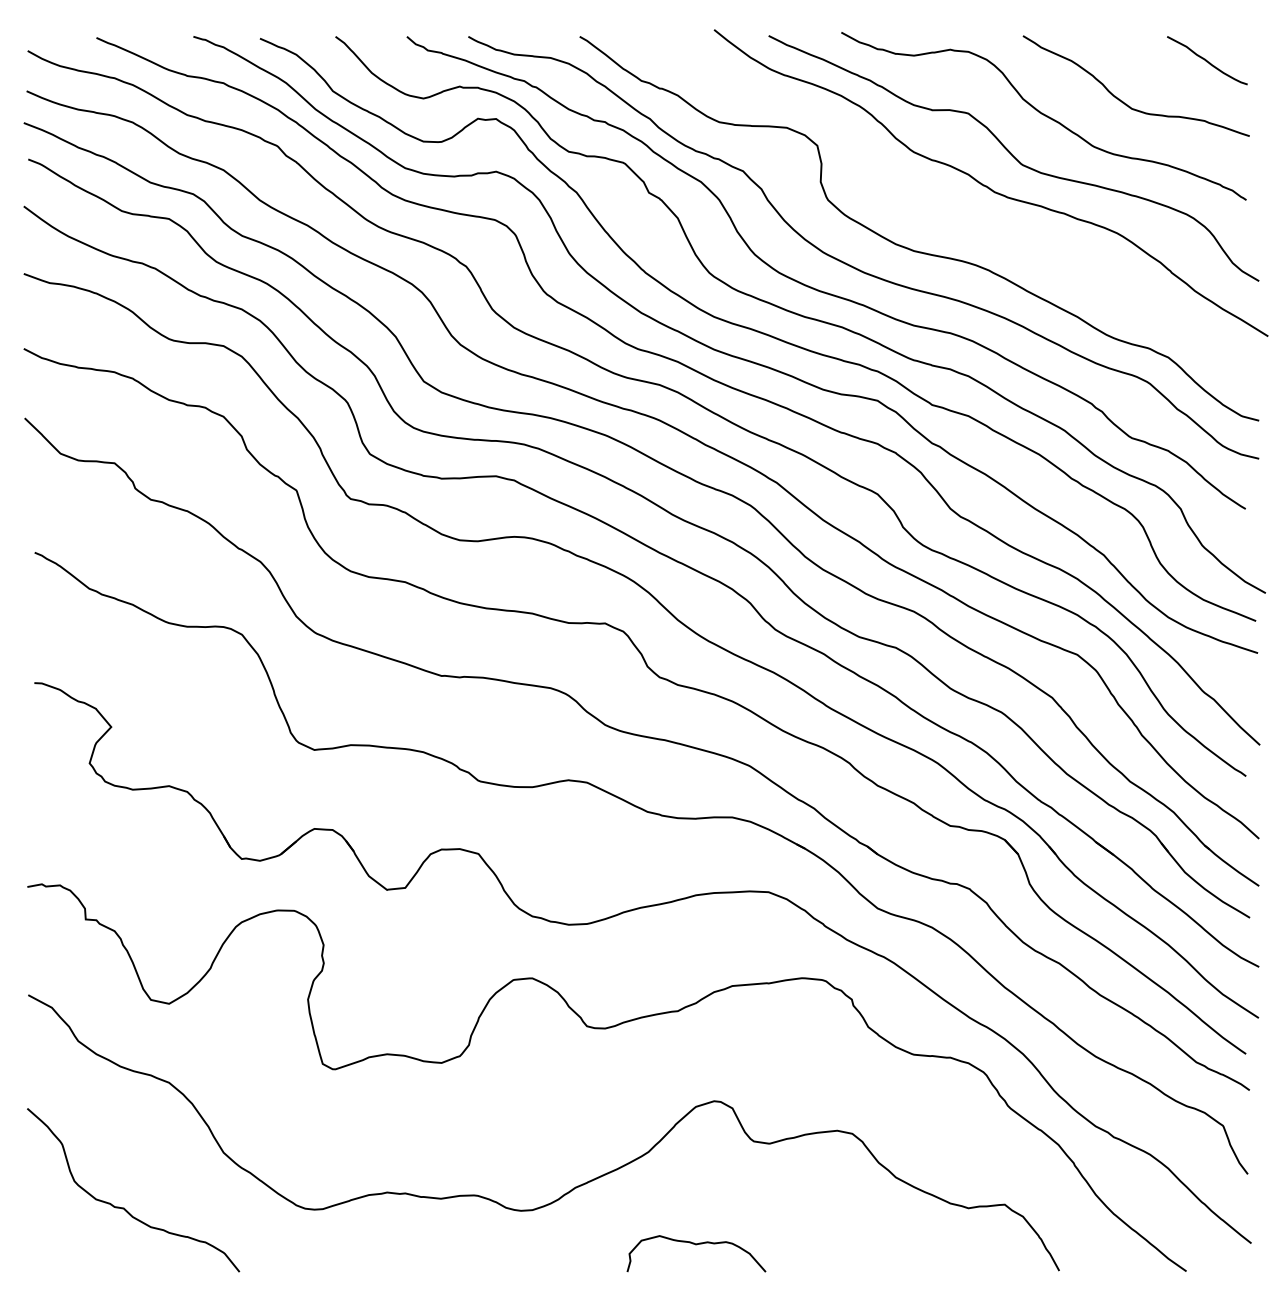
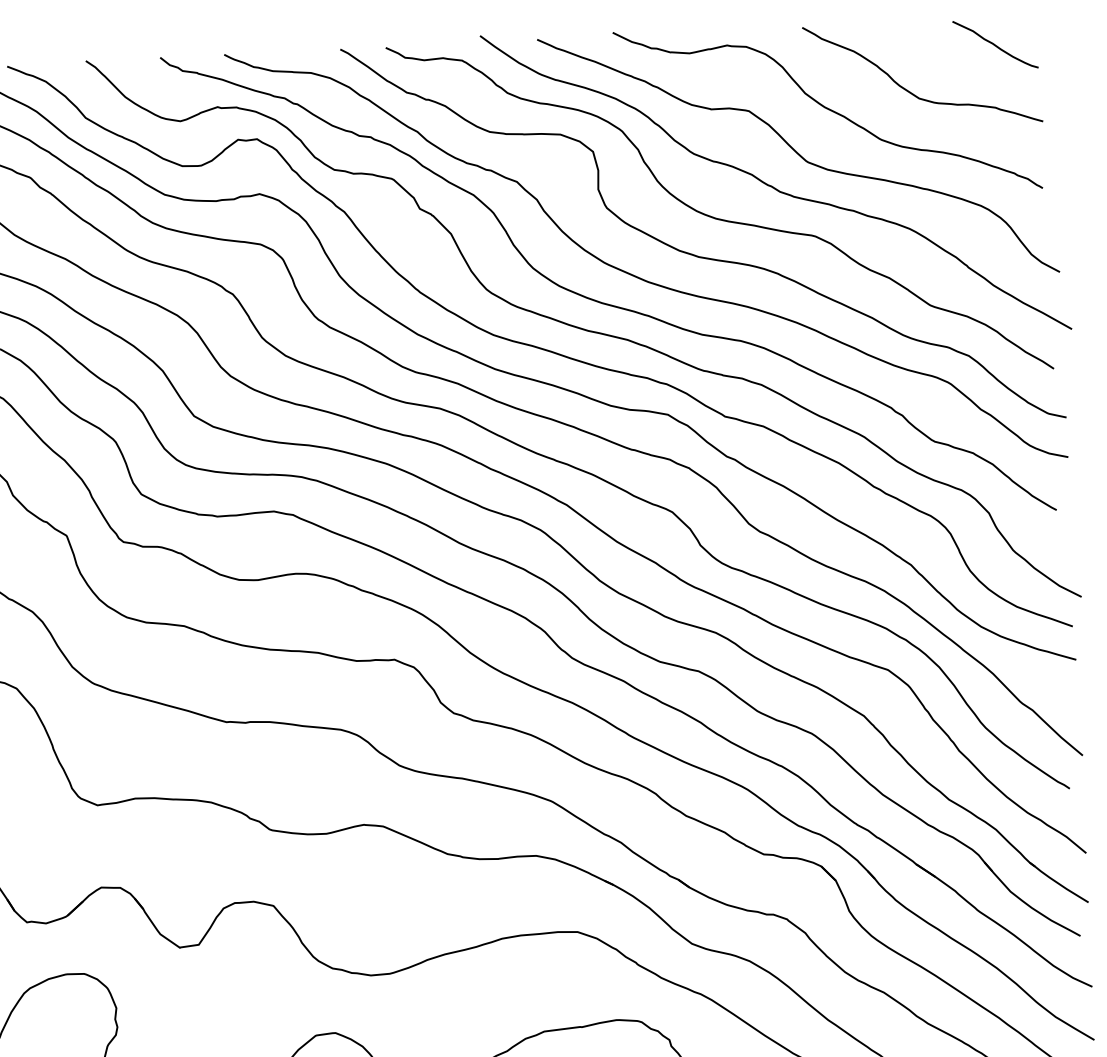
curve: (934, 214) -> (718, 217), added

